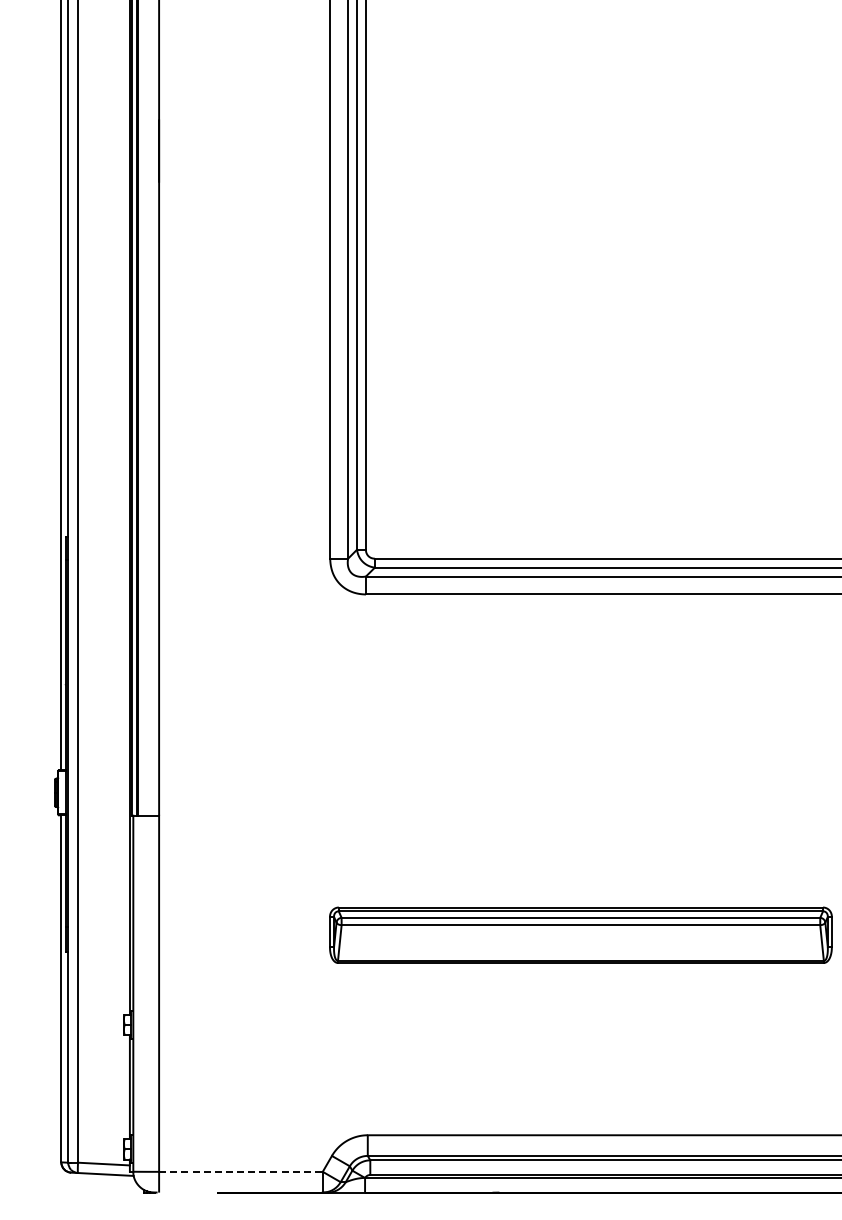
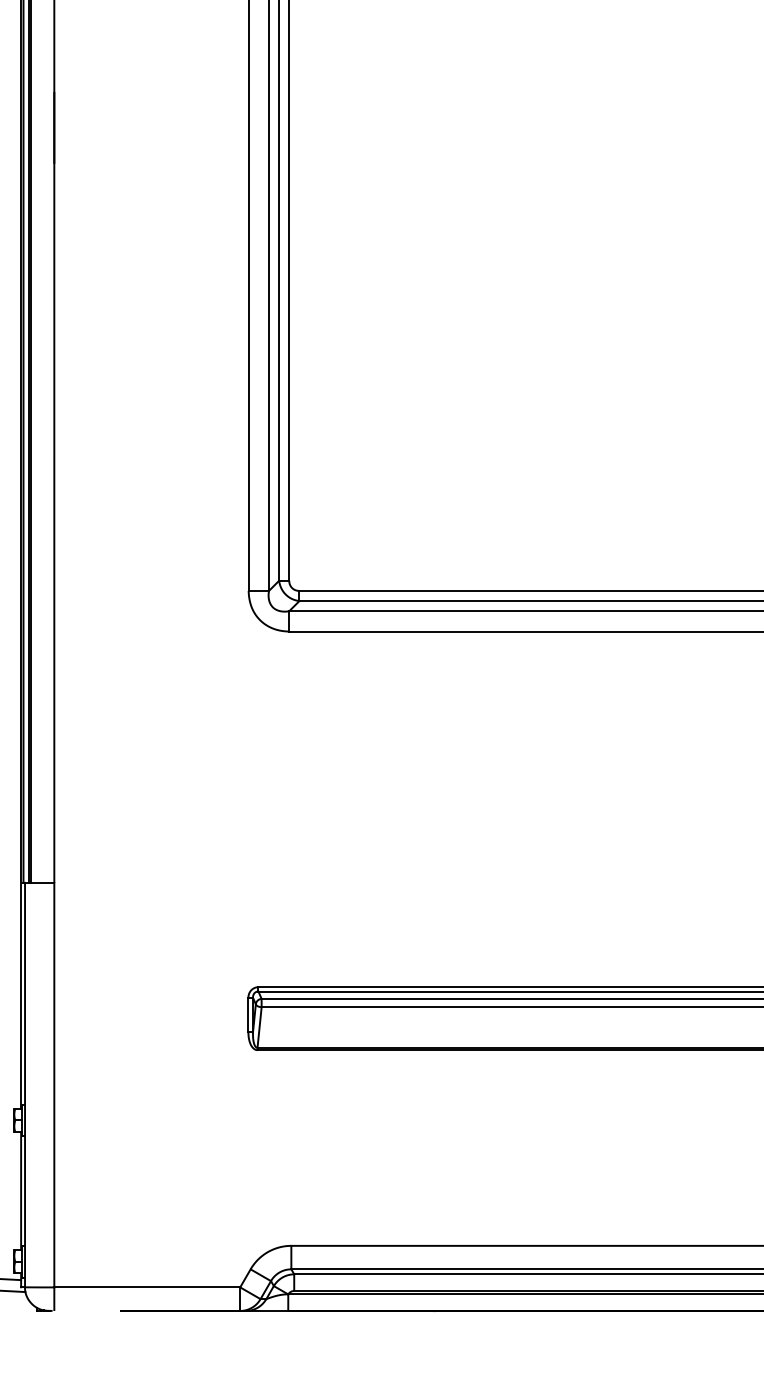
line: (240, 1171) -> (146, 1287), dashed -> solid

